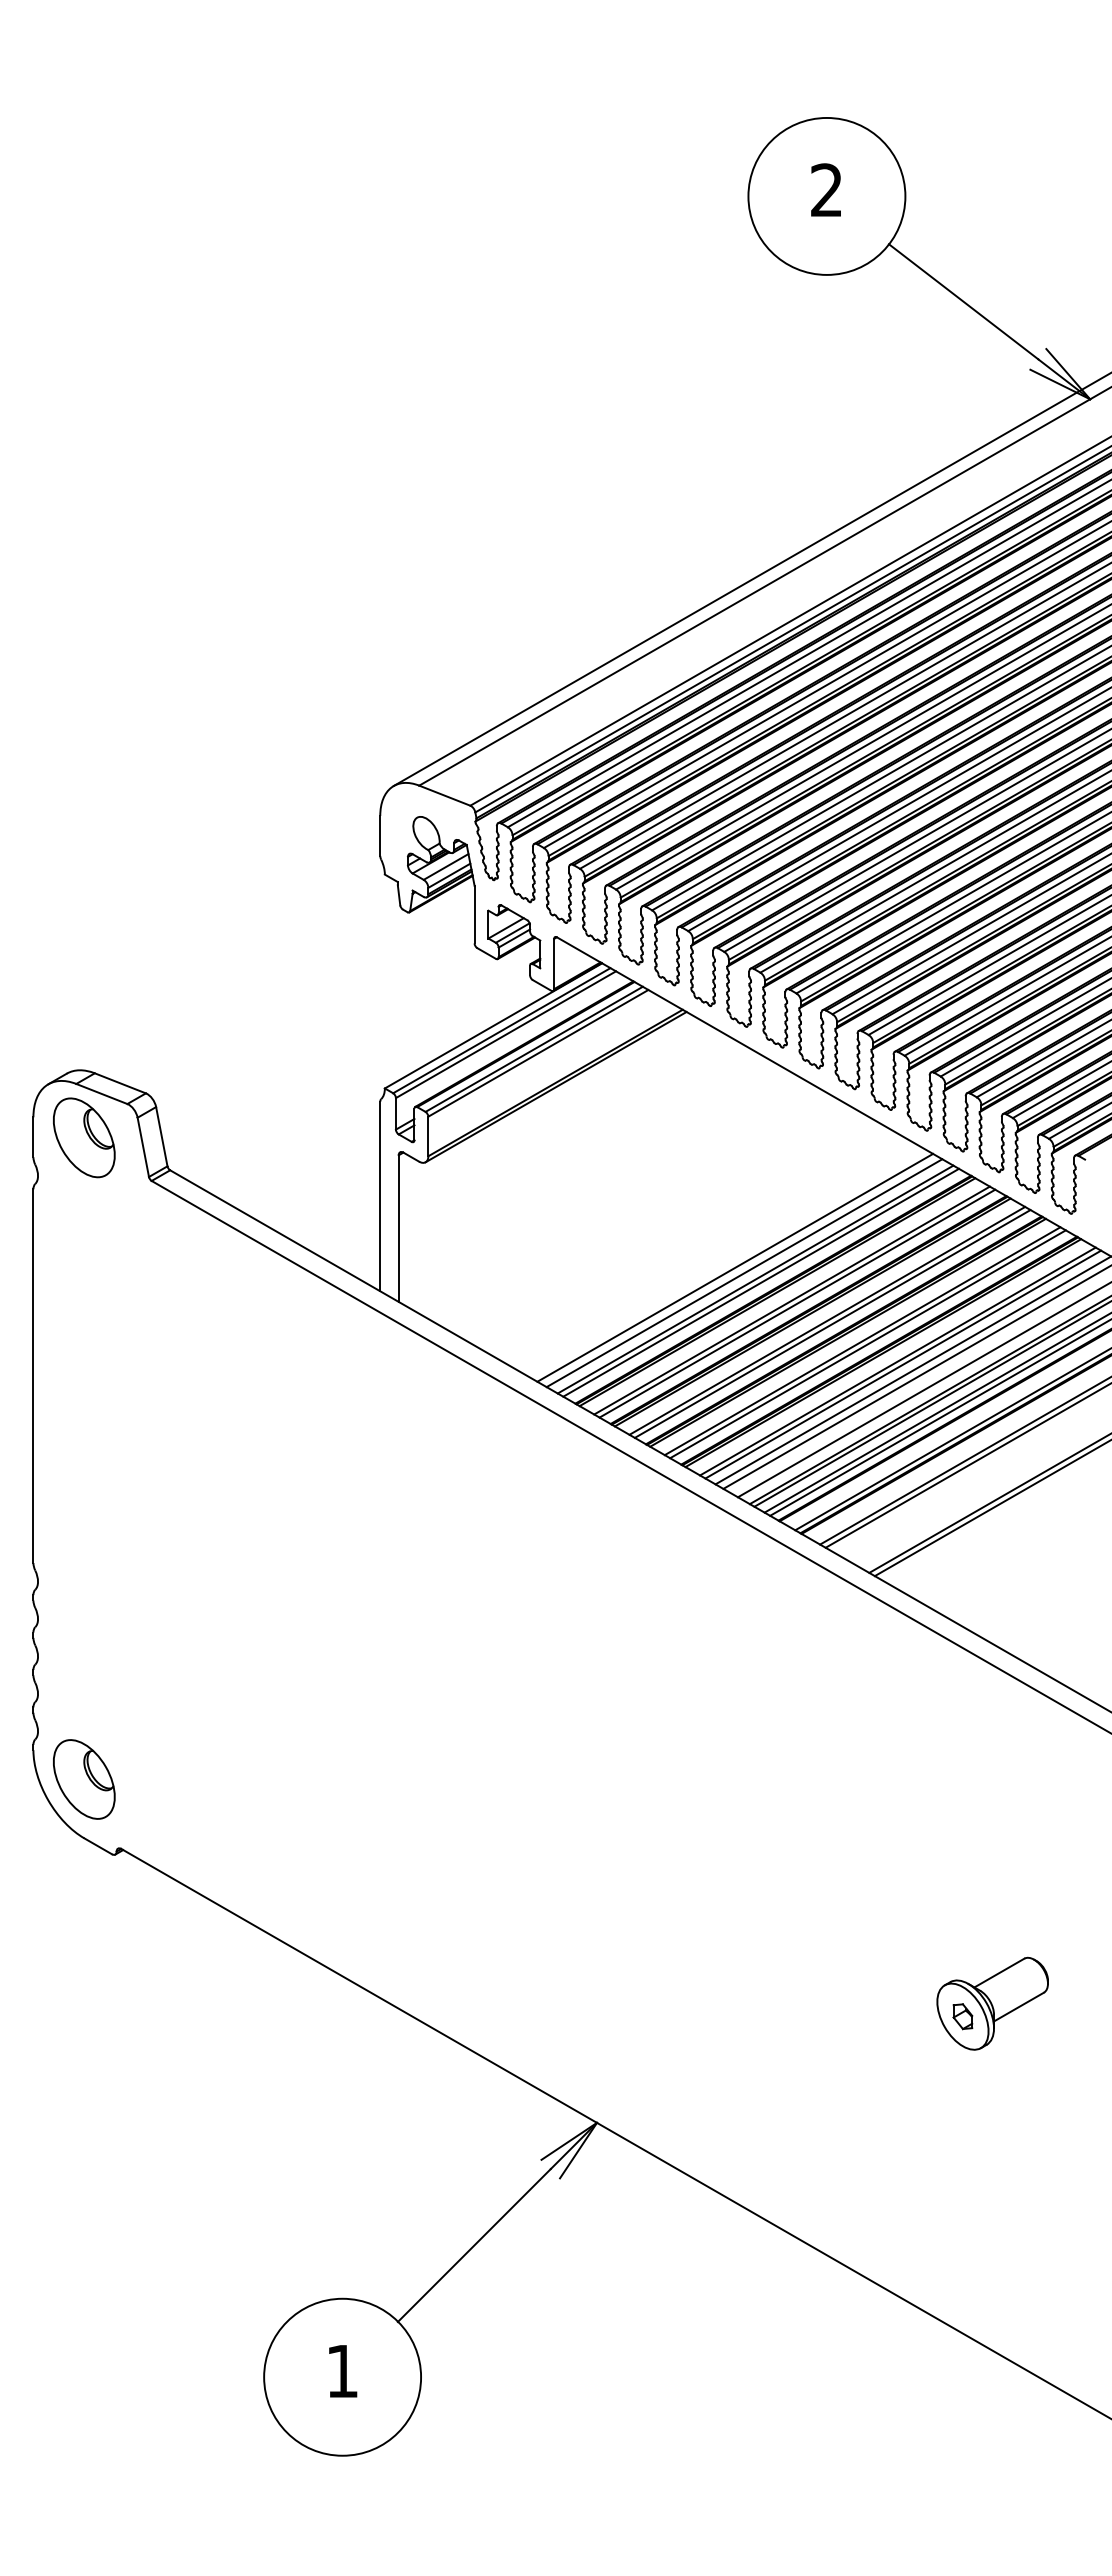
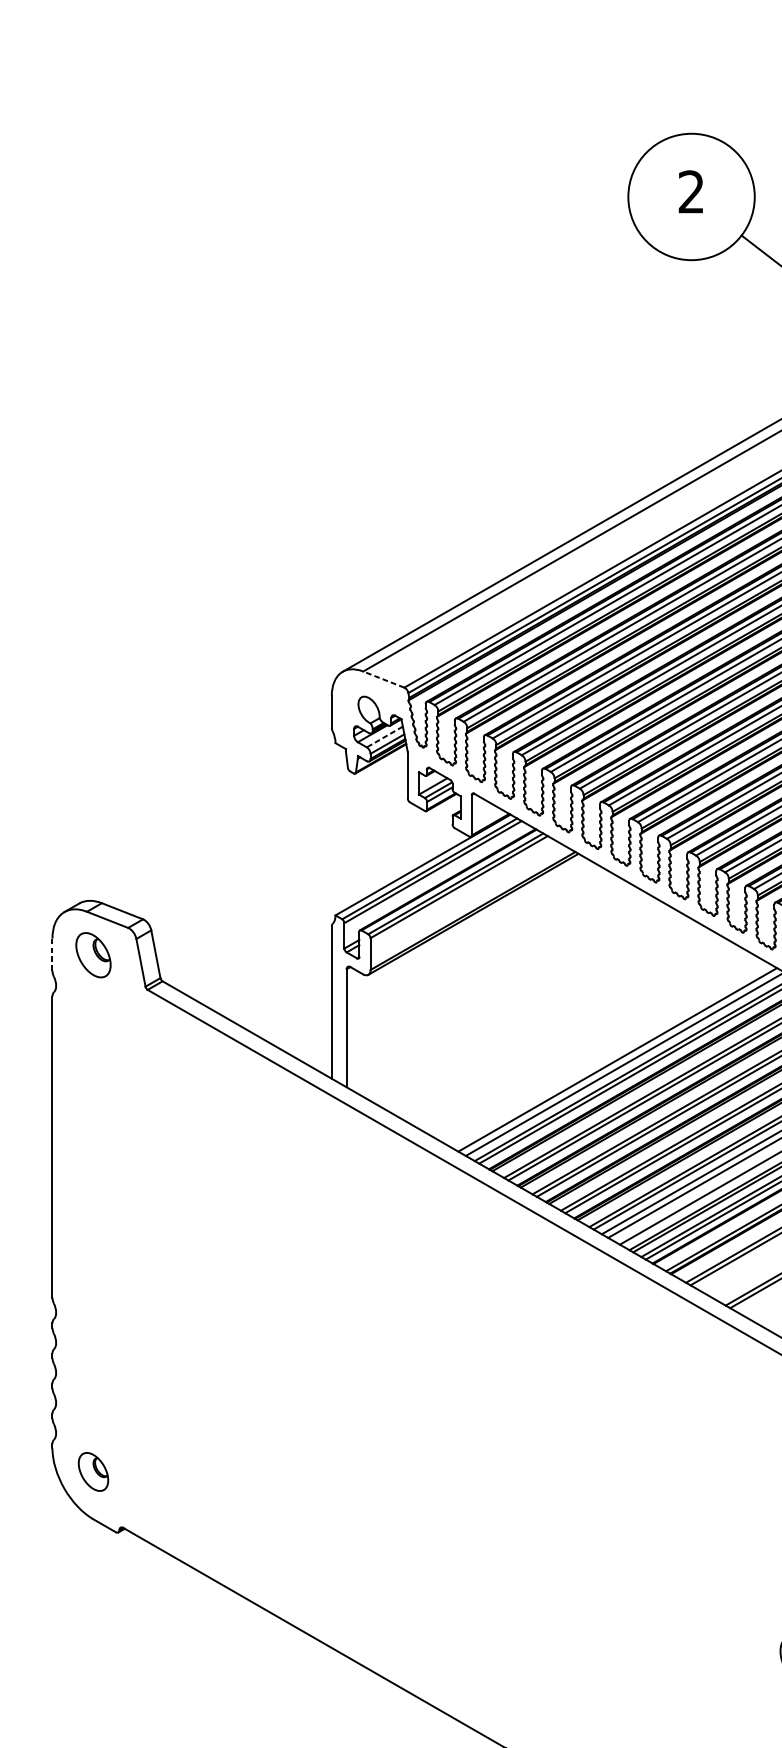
line: (444, 795) -> (383, 679), solid -> dashed
line: (446, 866) -> (385, 736), solid -> dashed
line: (33, 1137) -> (52, 954), solid -> dashed
part: (84, 1137) -> (93, 954), size x0.7
part: (84, 1779) -> (93, 1471), size x0.6

